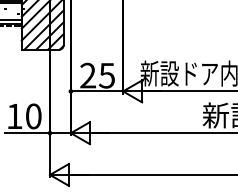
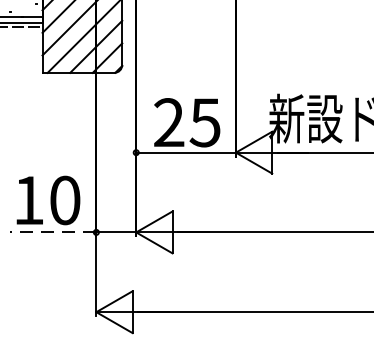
line: (27, 133) -> (53, 233), solid -> dashed

